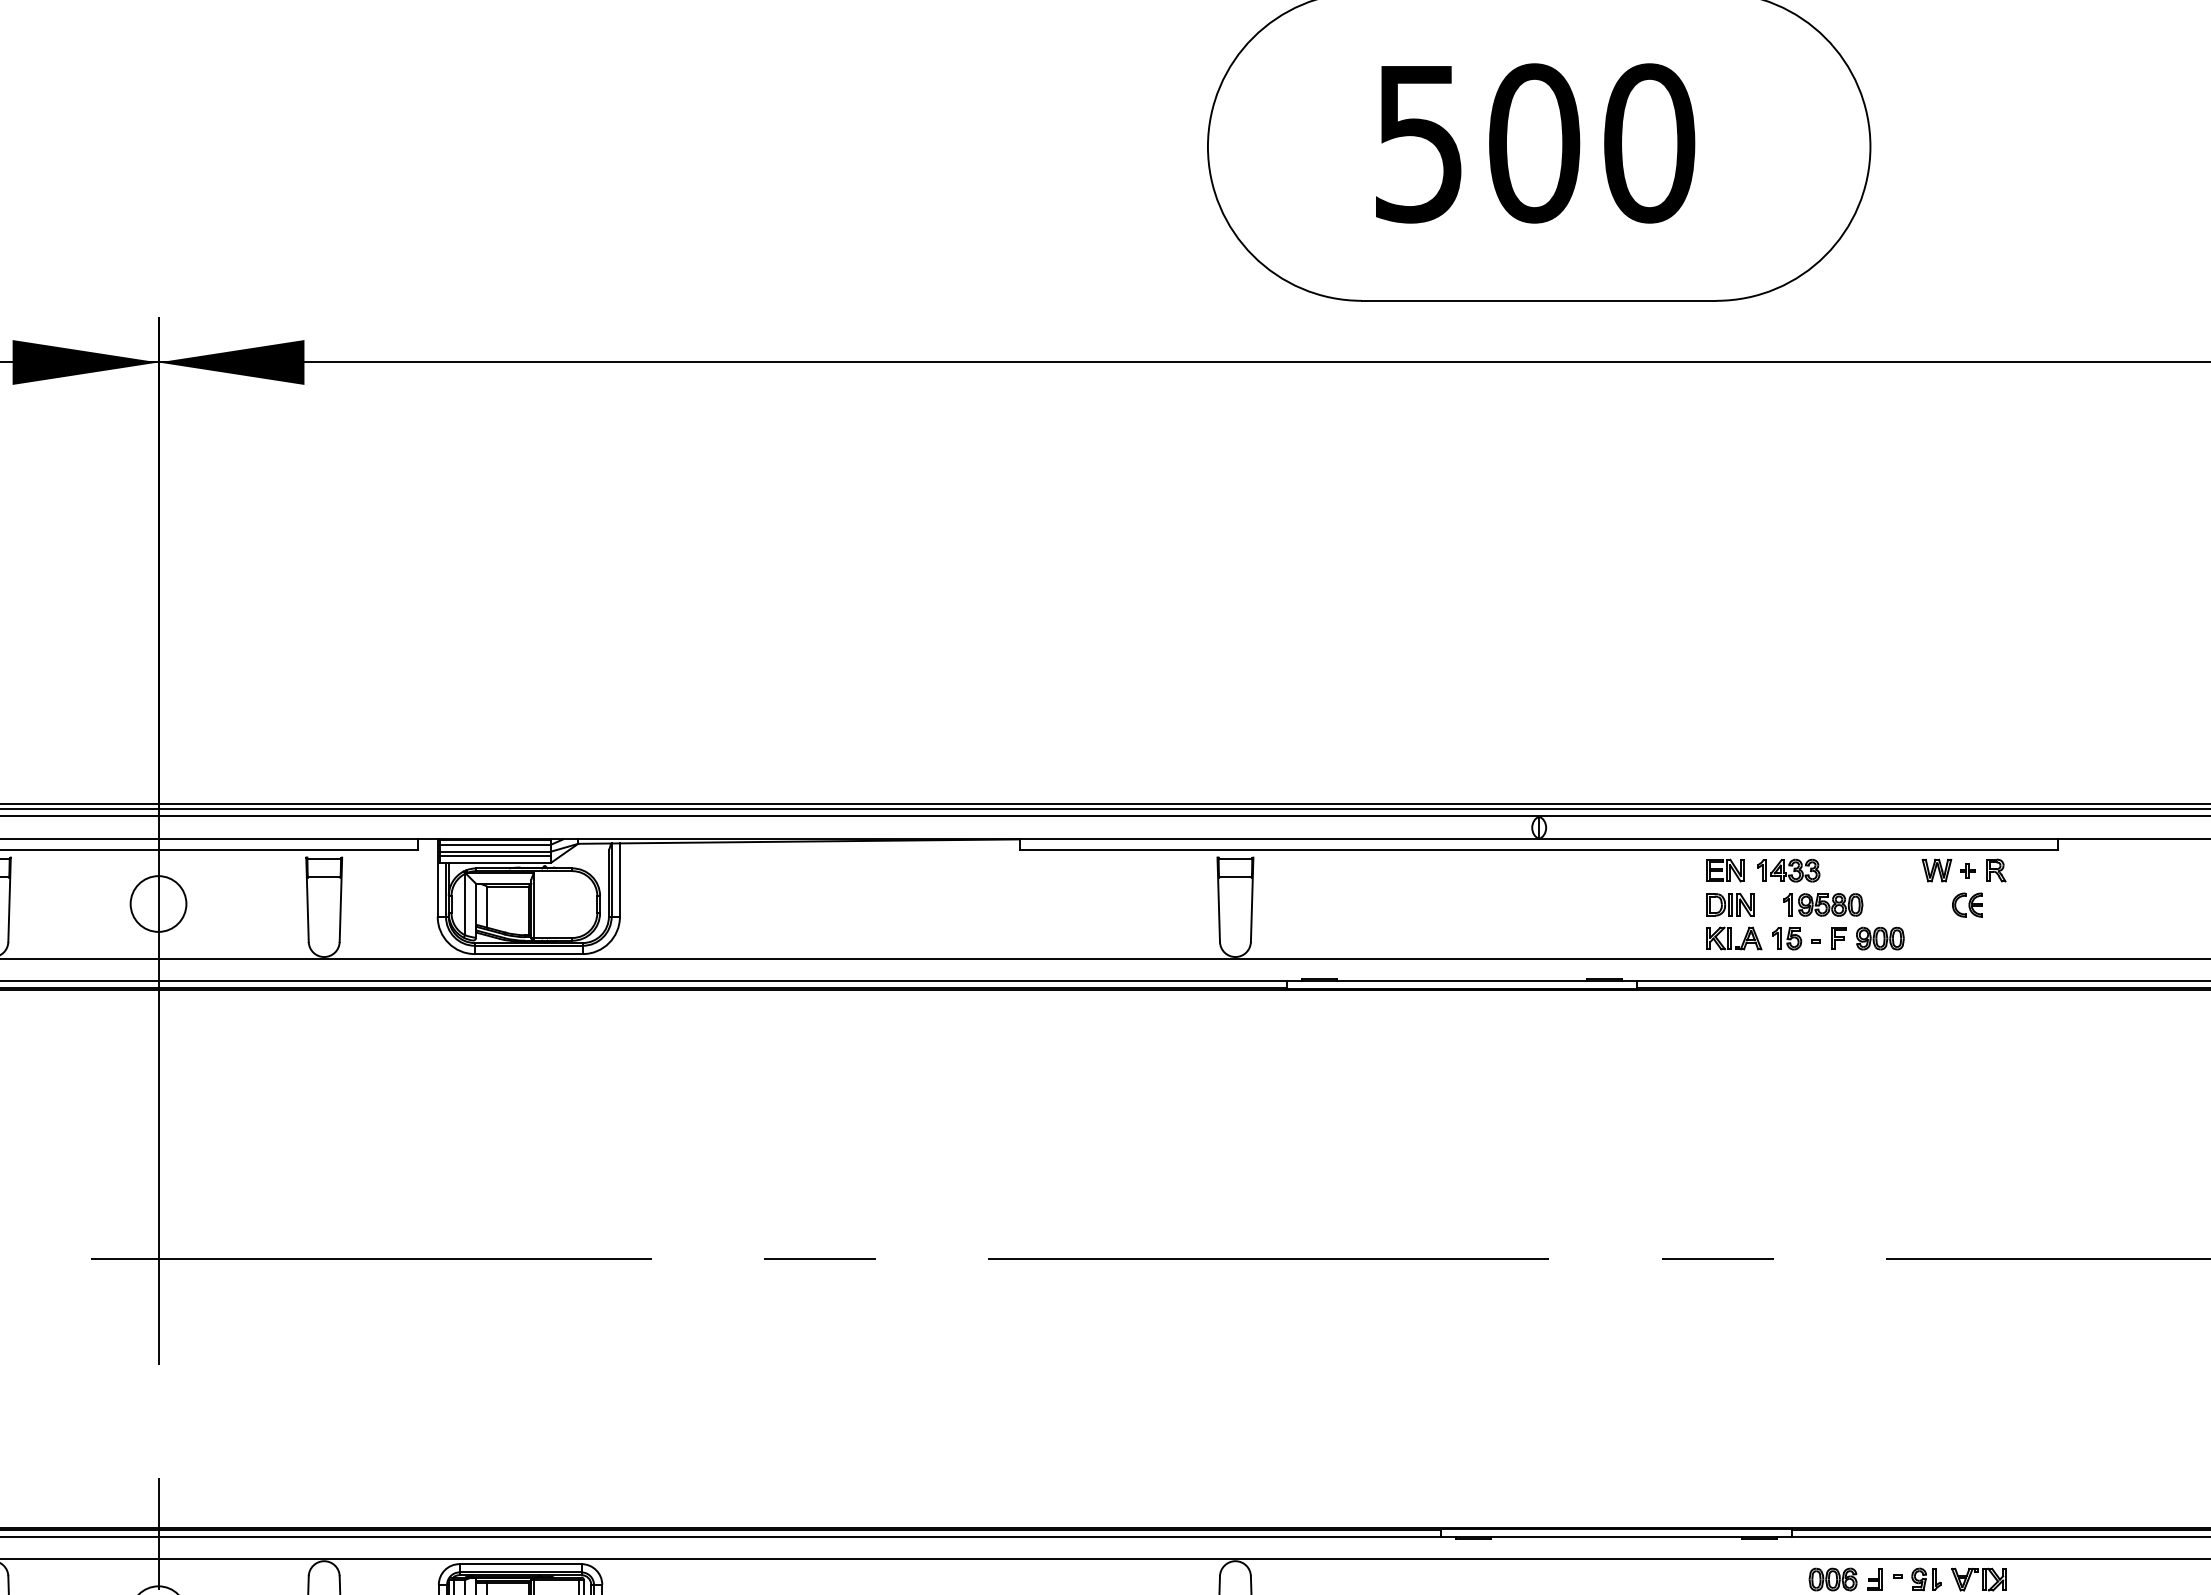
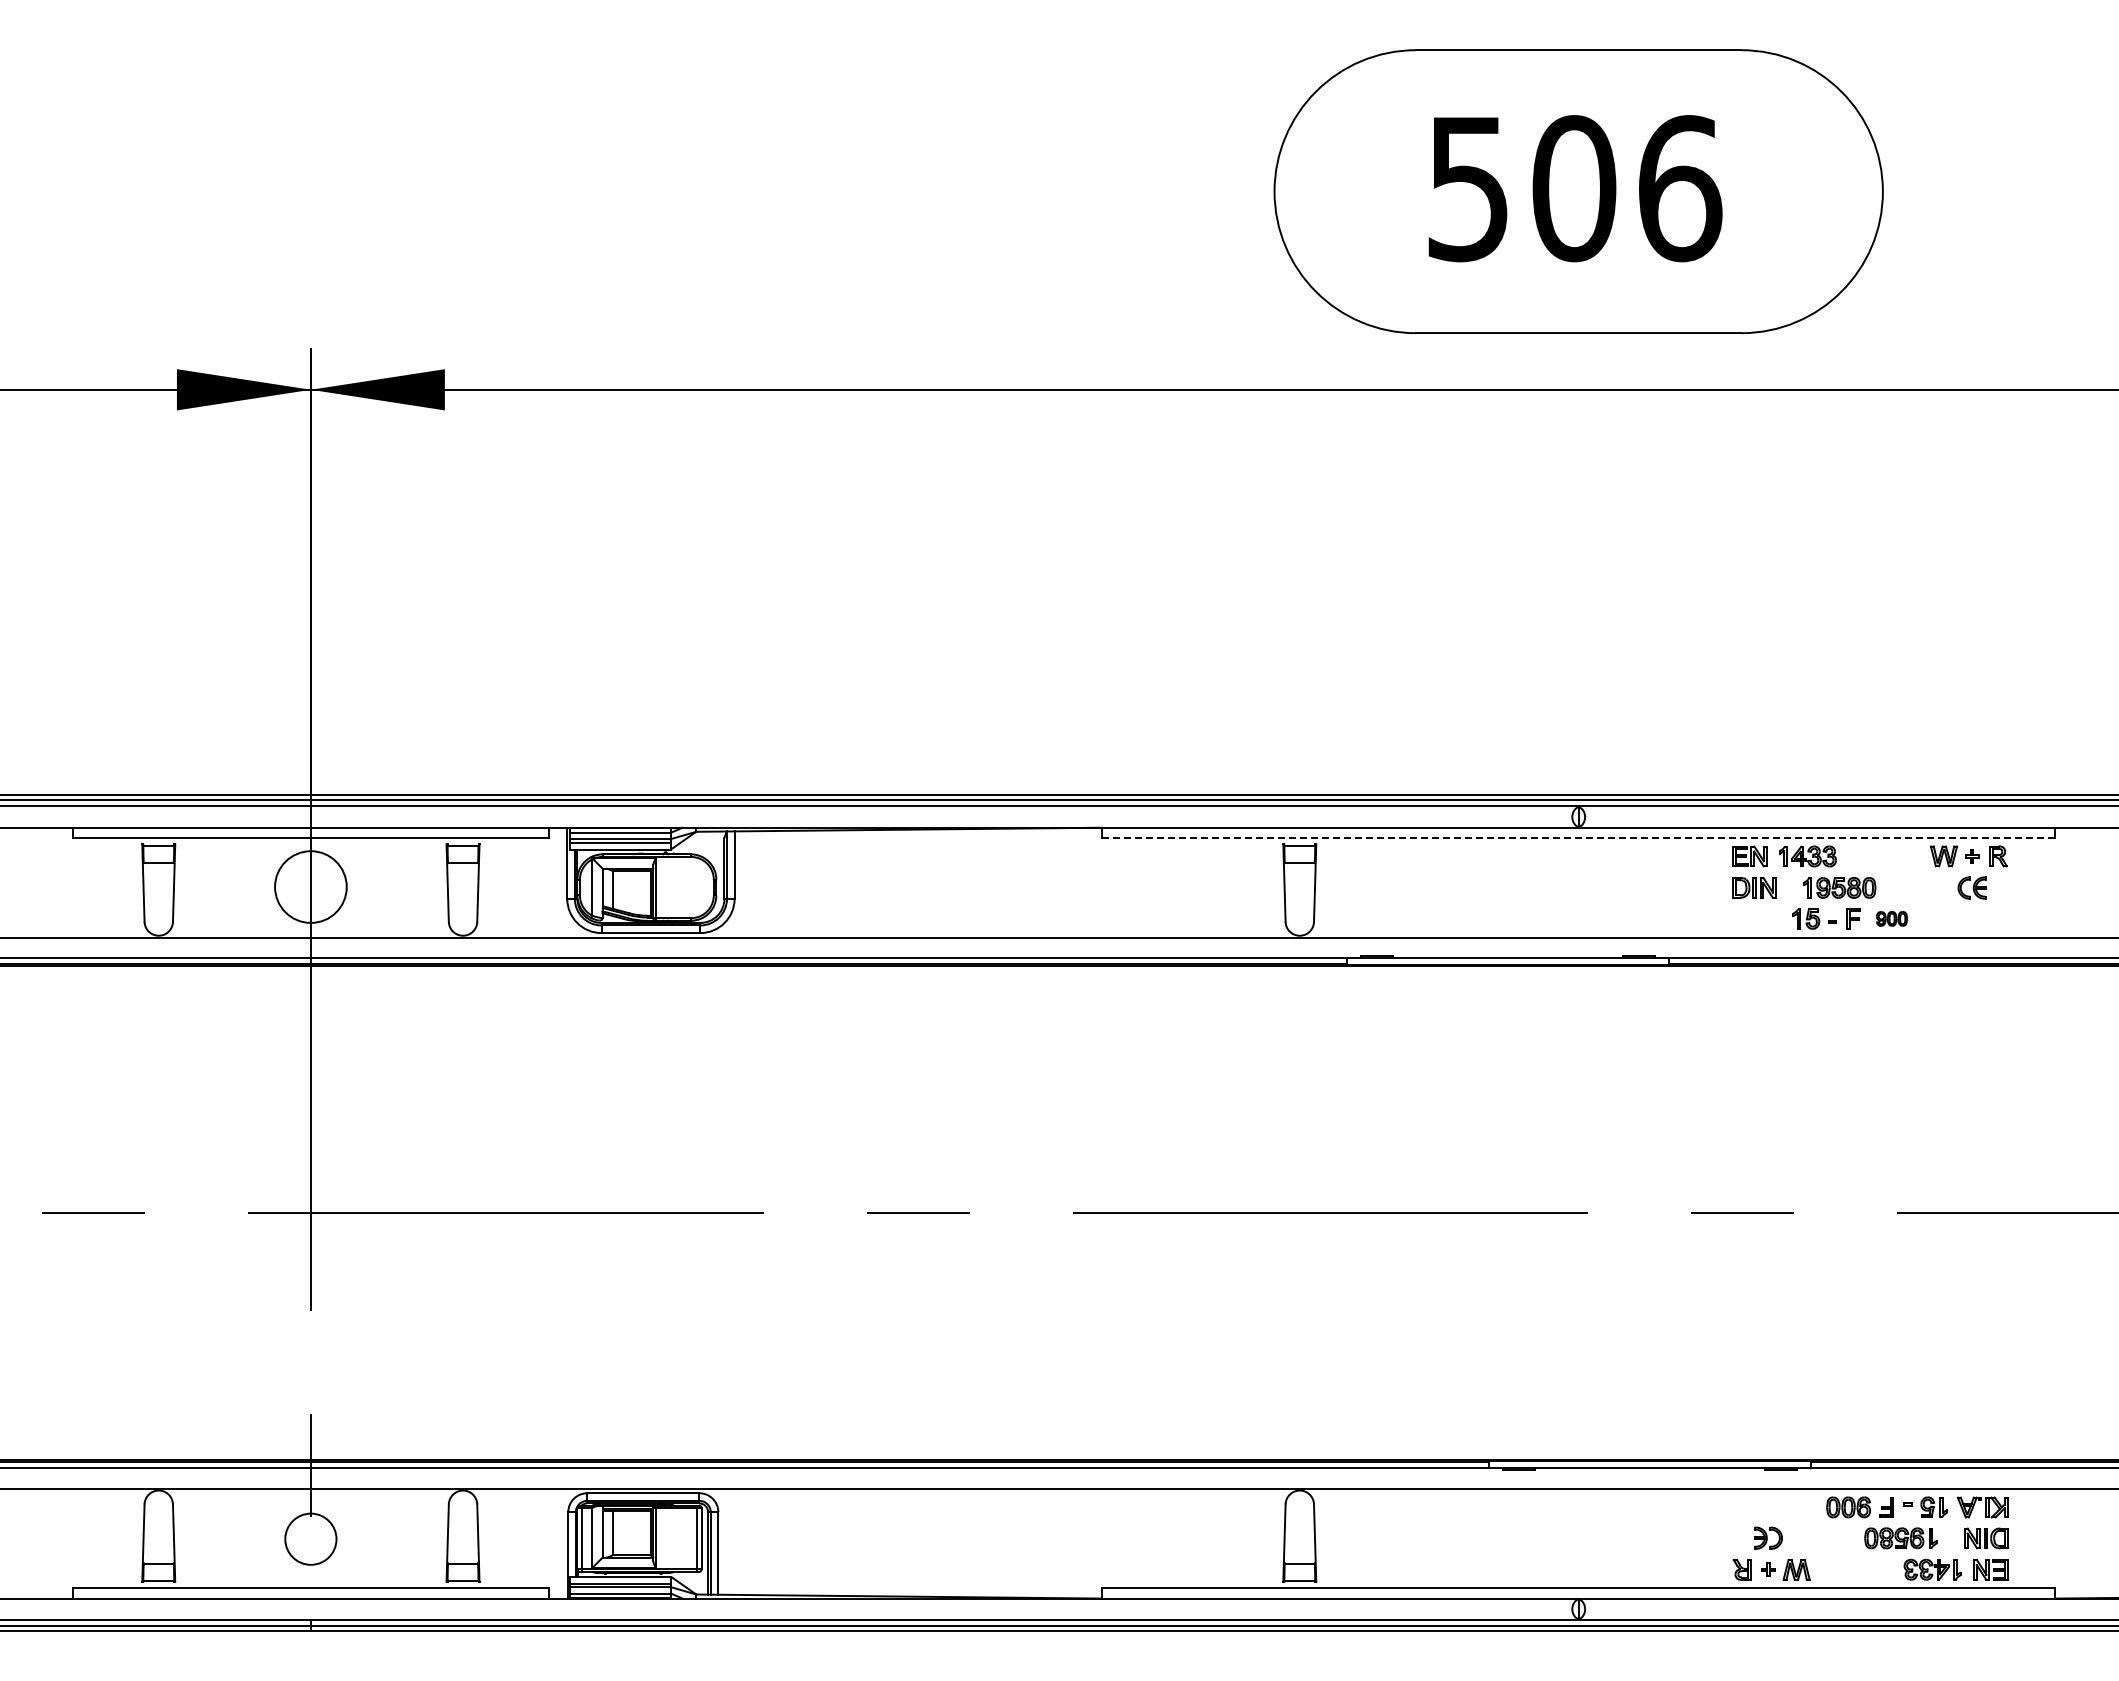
text: (1650, 143) -> (1680, 188), 500 -> 506
line: (1538, 850) -> (1578, 837), solid -> dashed
circle: (158, 903) -> (310, 886), size x1.4
part: (1733, 938) -> (1757, 918), removed
part: (1879, 938) -> (1891, 918), size x0.7

